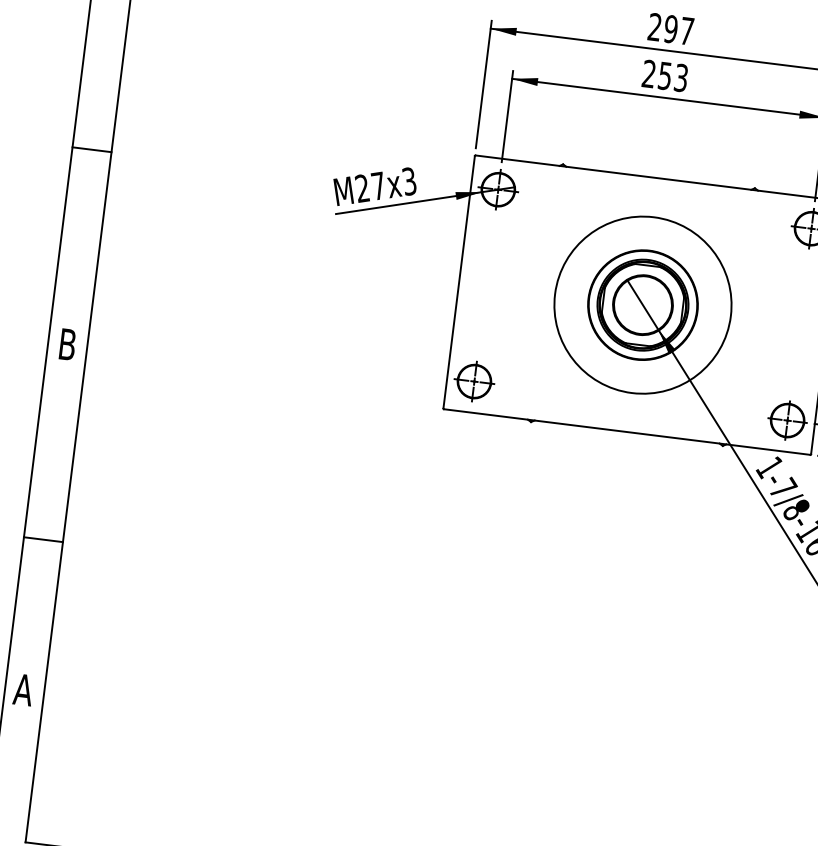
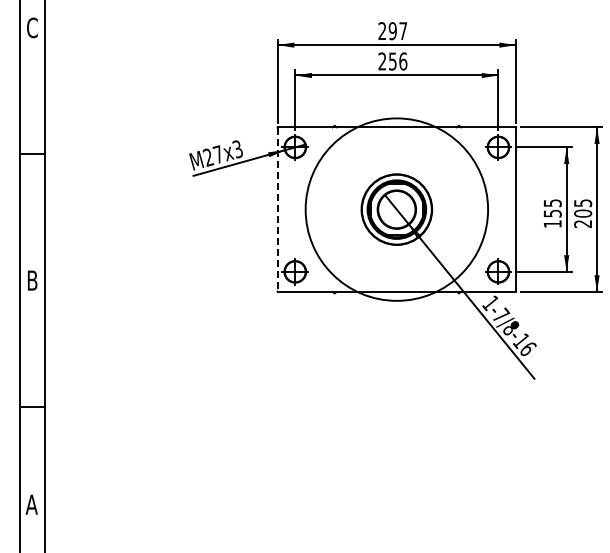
text: (681, 78) -> (403, 61), 253 -> 256
line: (458, 282) -> (277, 209), solid -> dashed
circle: (642, 304) -> (396, 209), size x1.6

